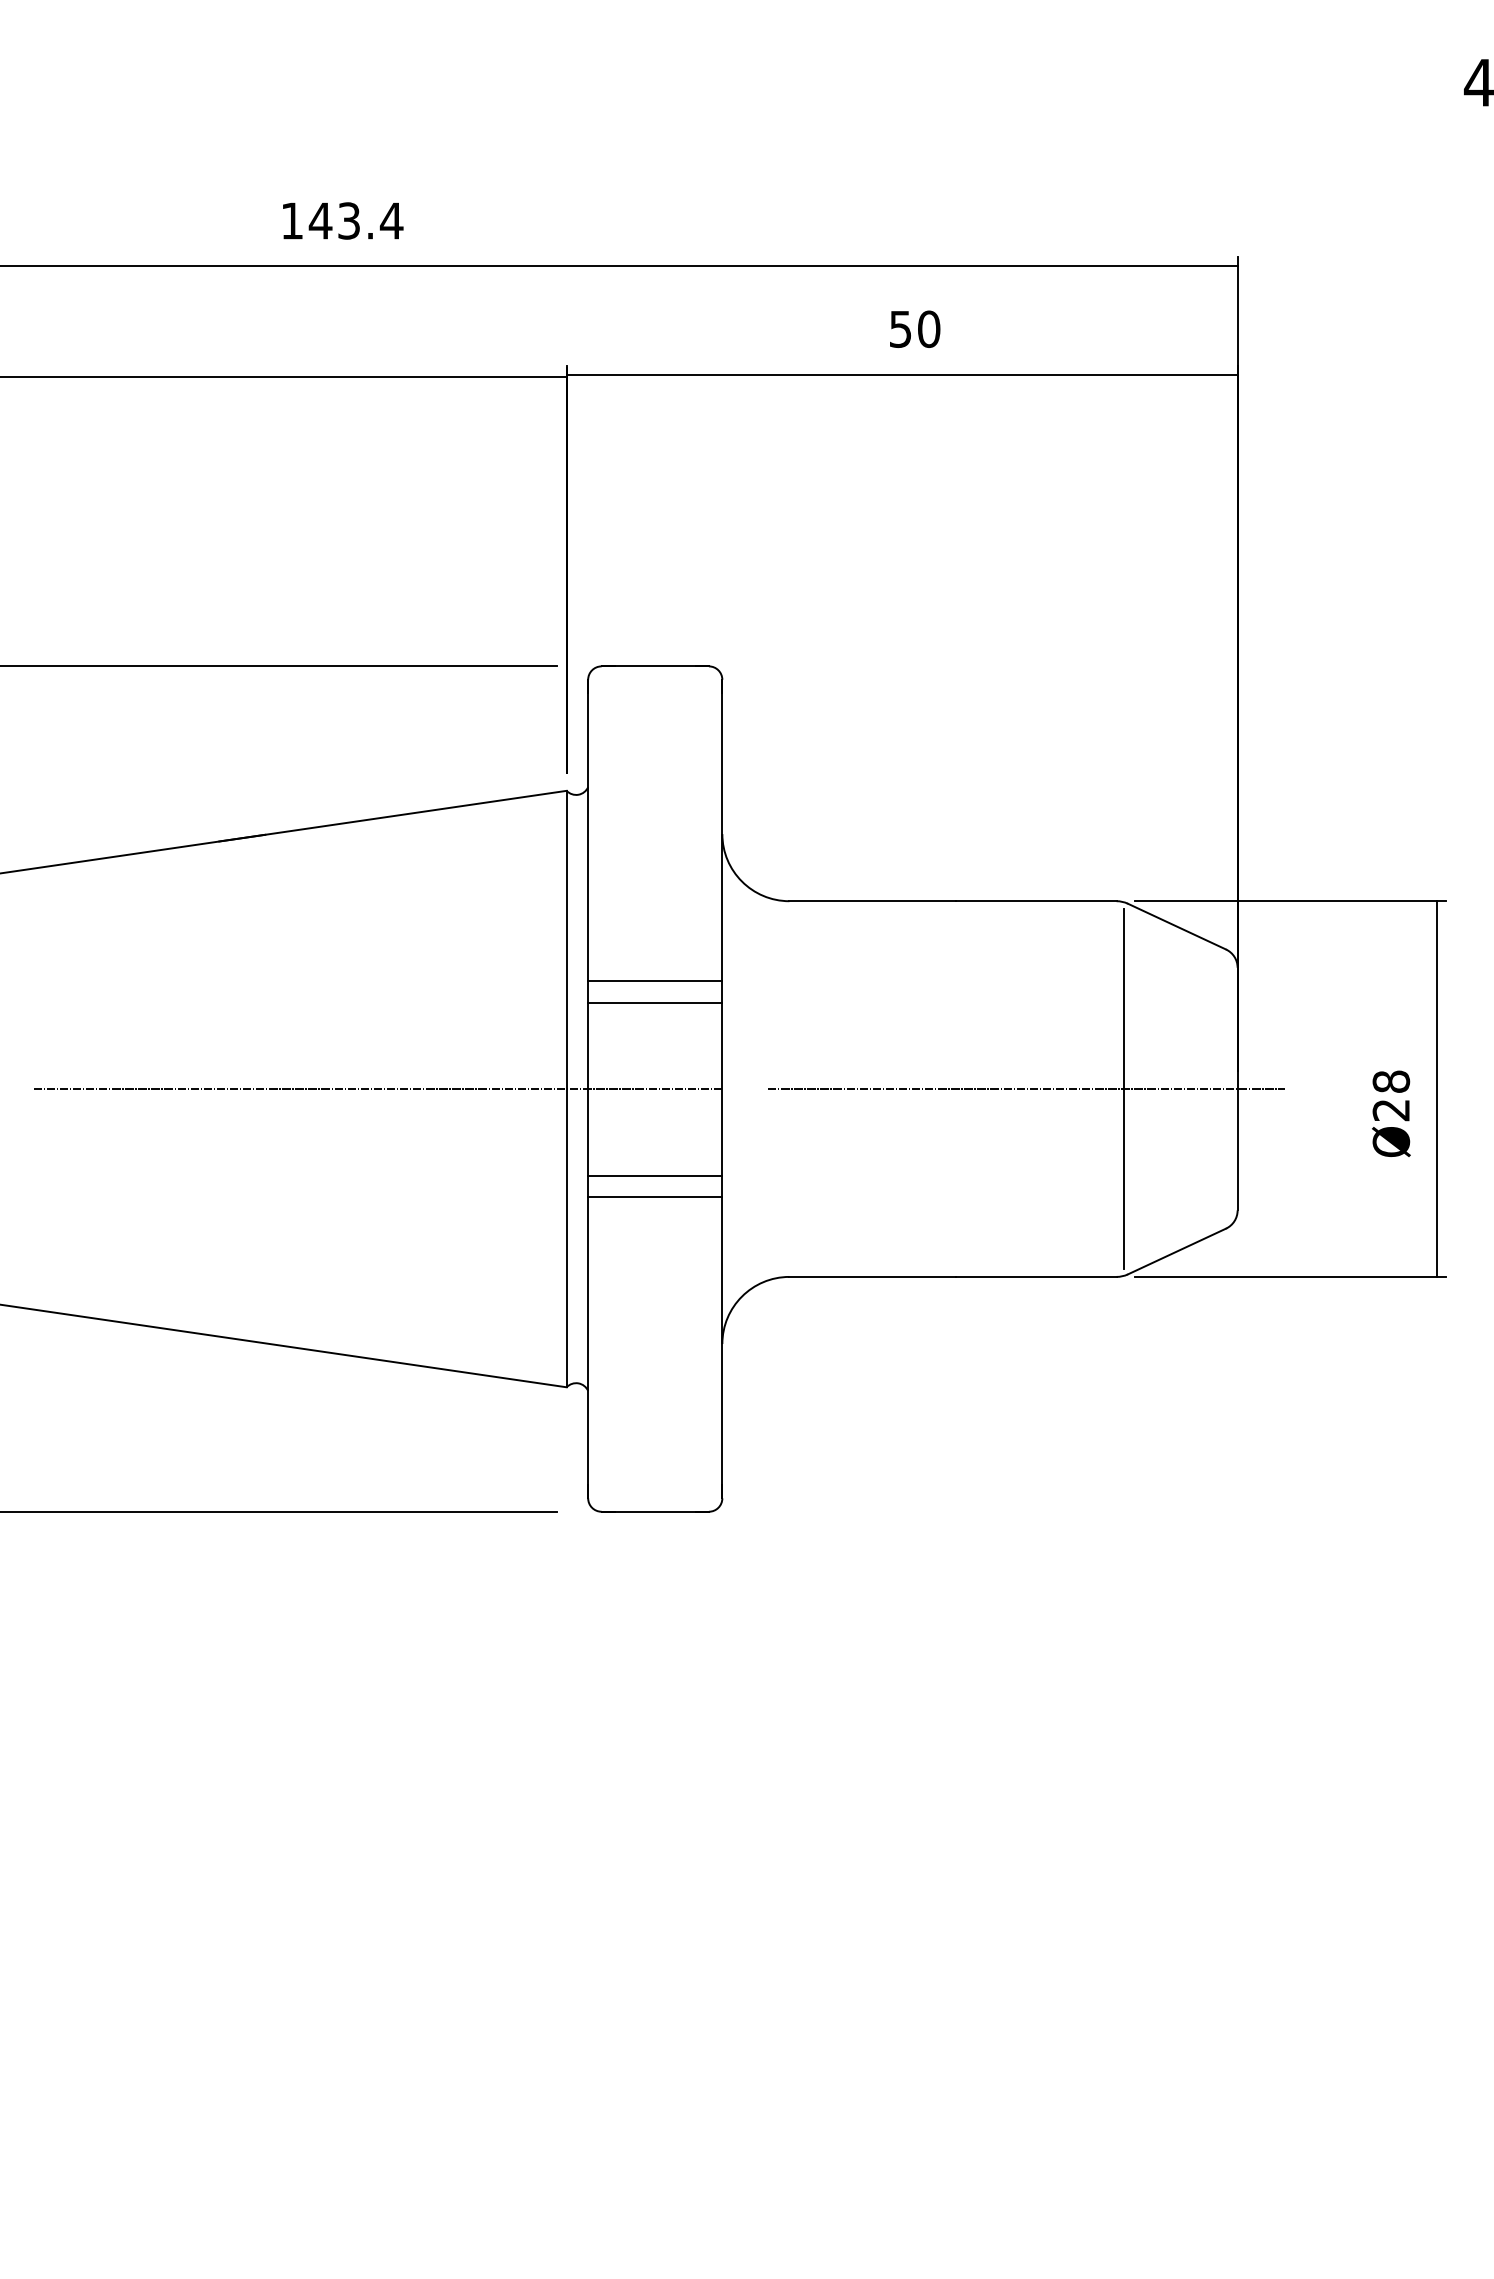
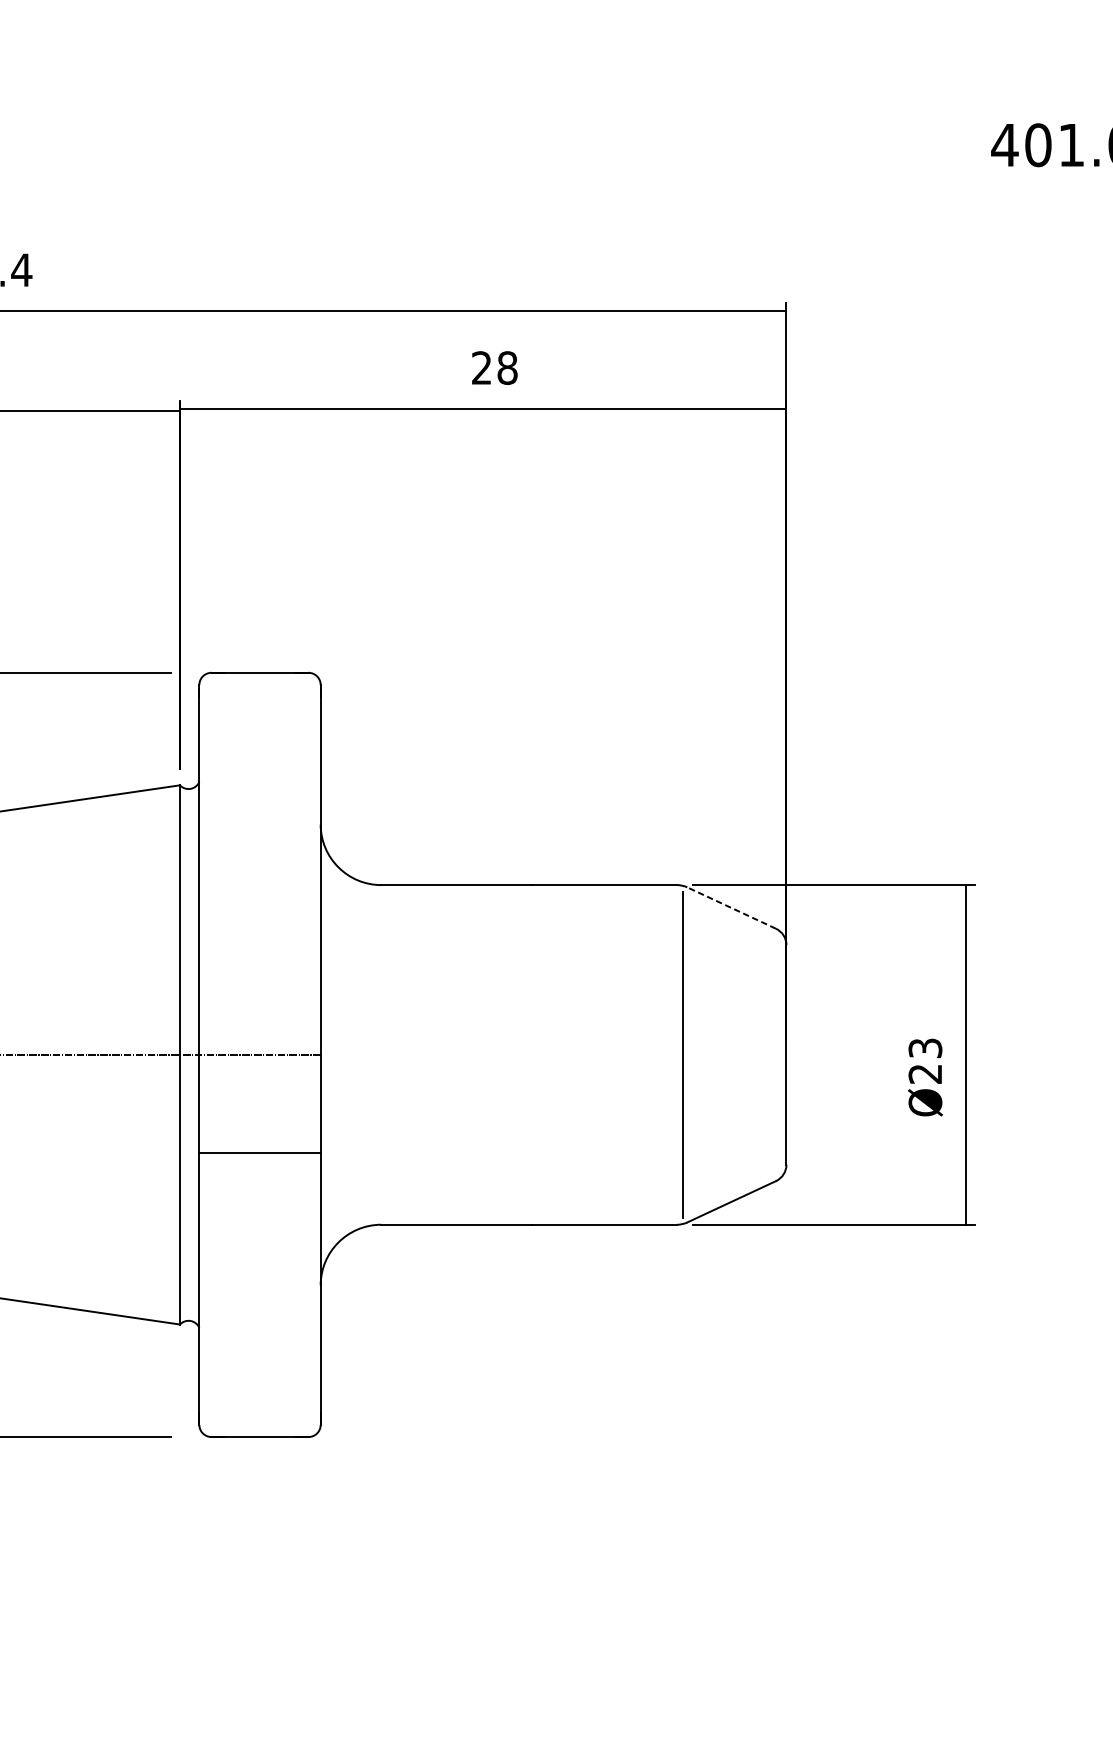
text: (914, 329) -> (494, 368), 50 -> 28
line: (1176, 926) -> (731, 907), solid -> dashed
line: (655, 981) -> (260, 957), removed
line: (655, 1002) -> (260, 976), removed
text: (1391, 1081) -> (925, 1048), Ø28 -> Ø23
line: (1026, 1089) -> (595, 1055), removed
line: (655, 1175) -> (260, 1133), removed

